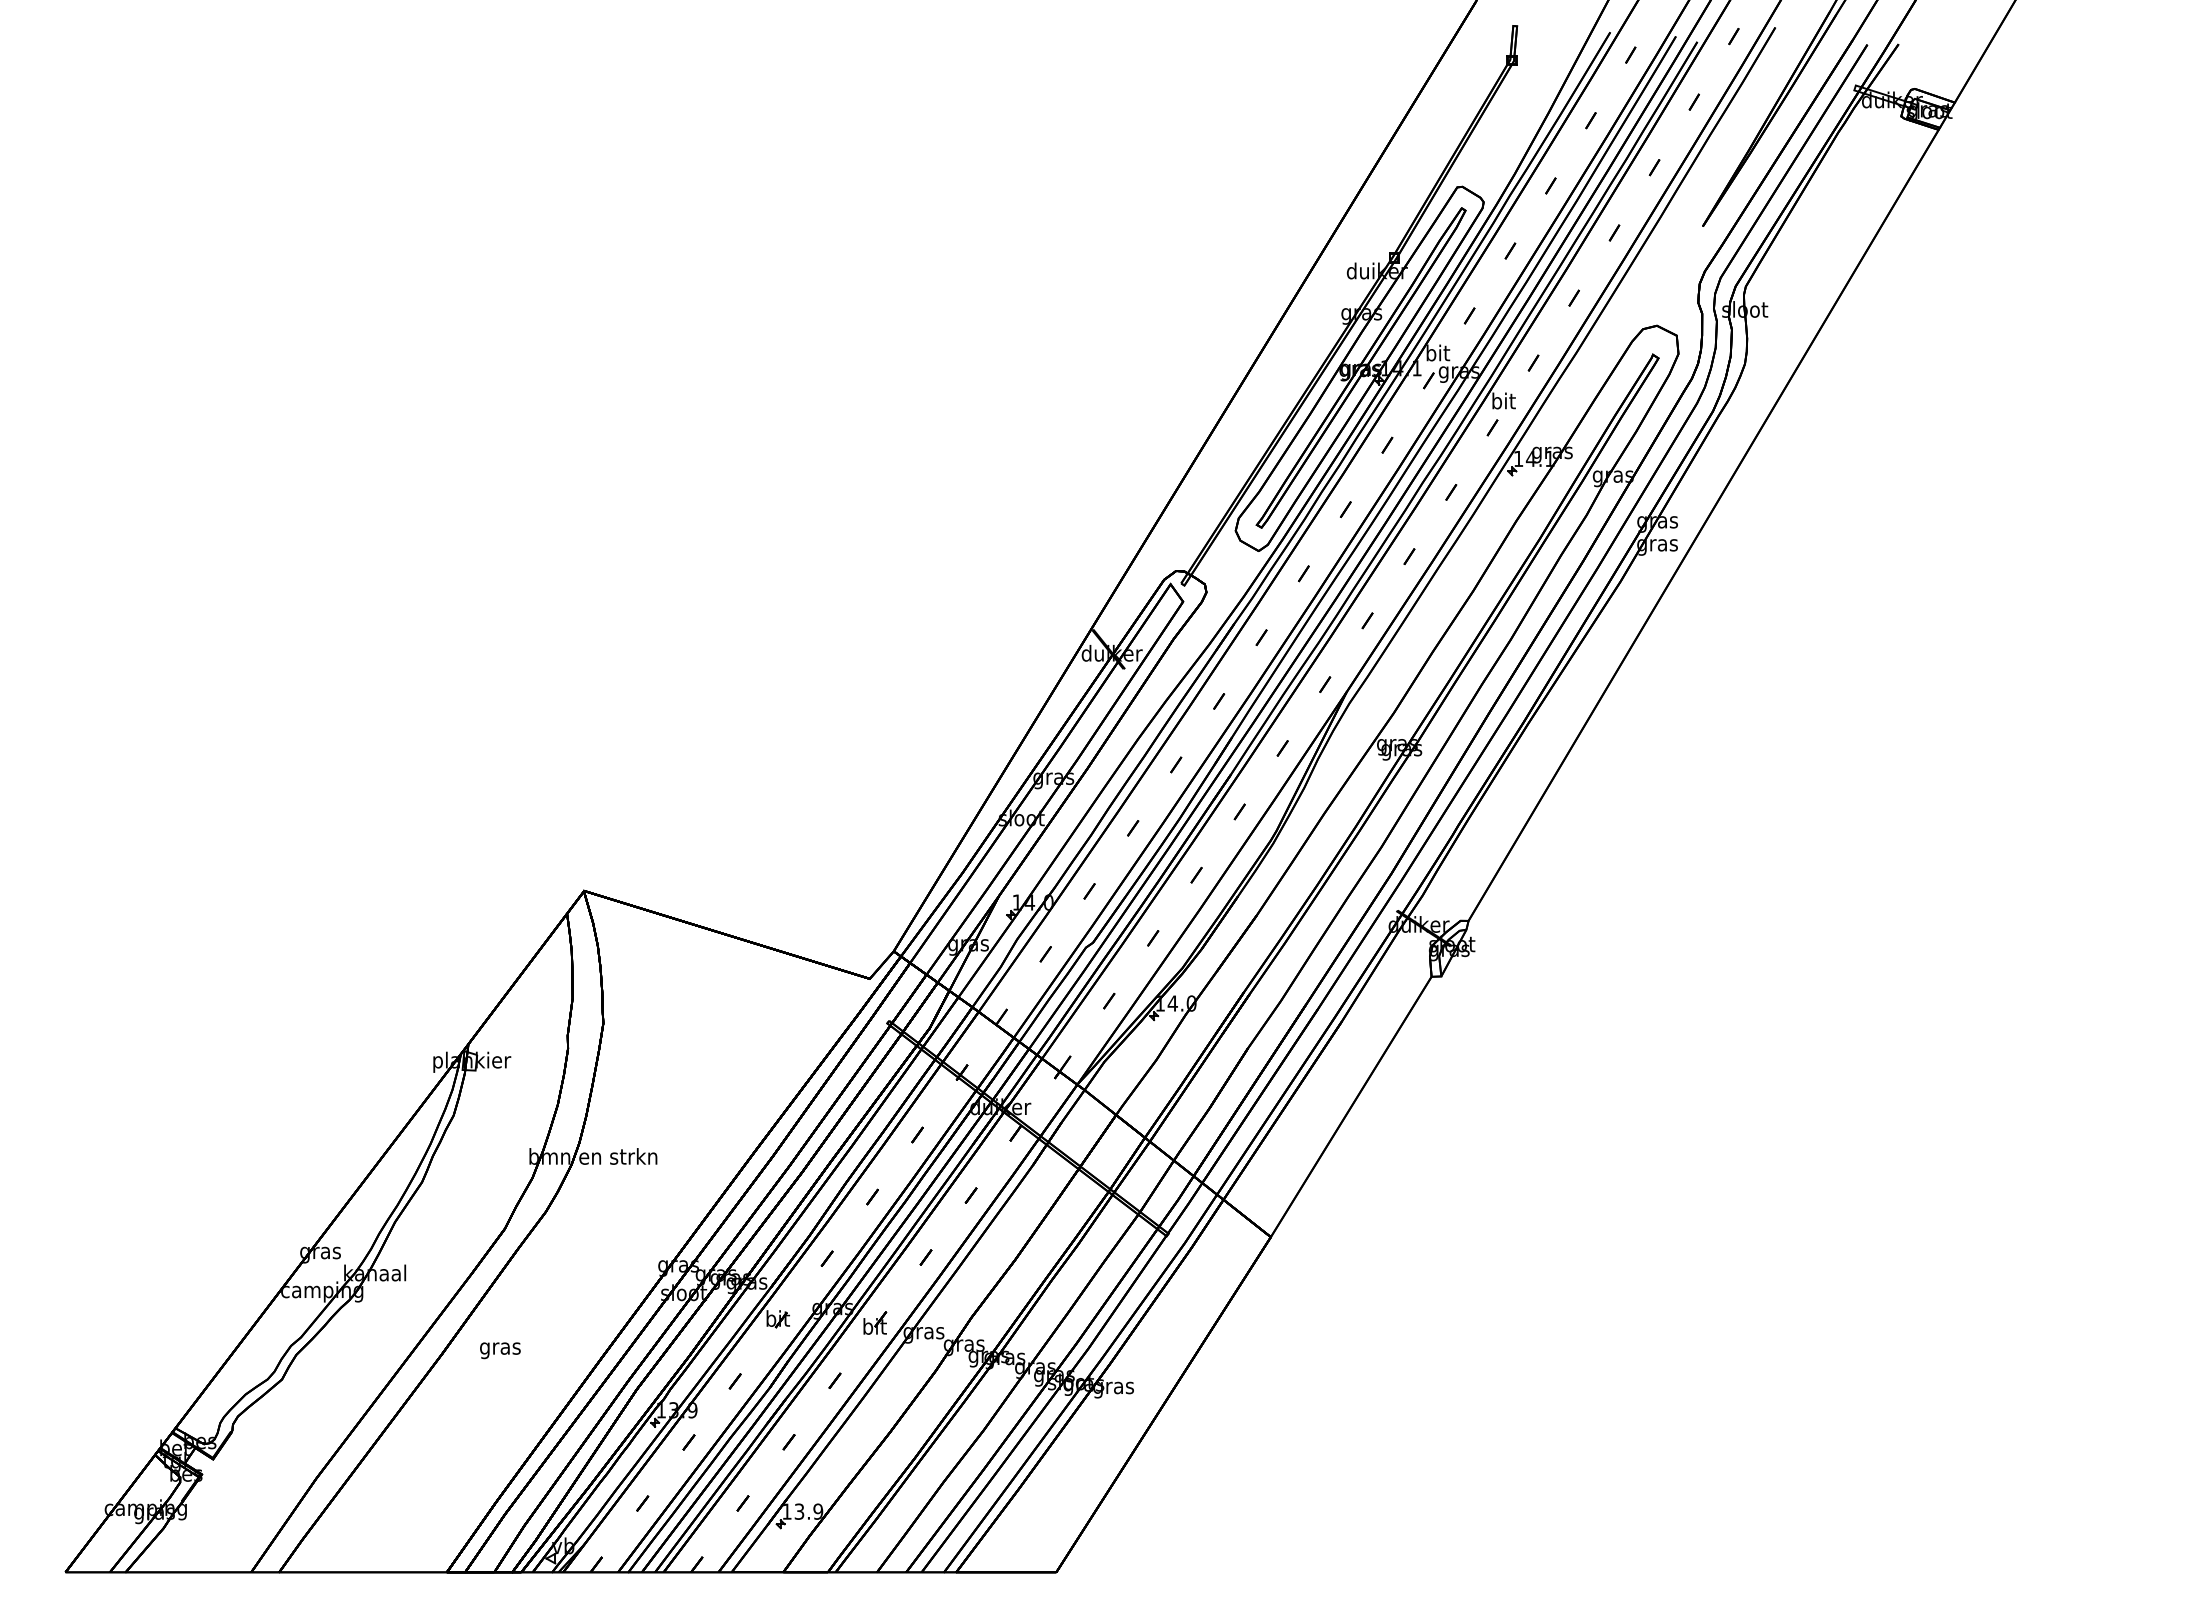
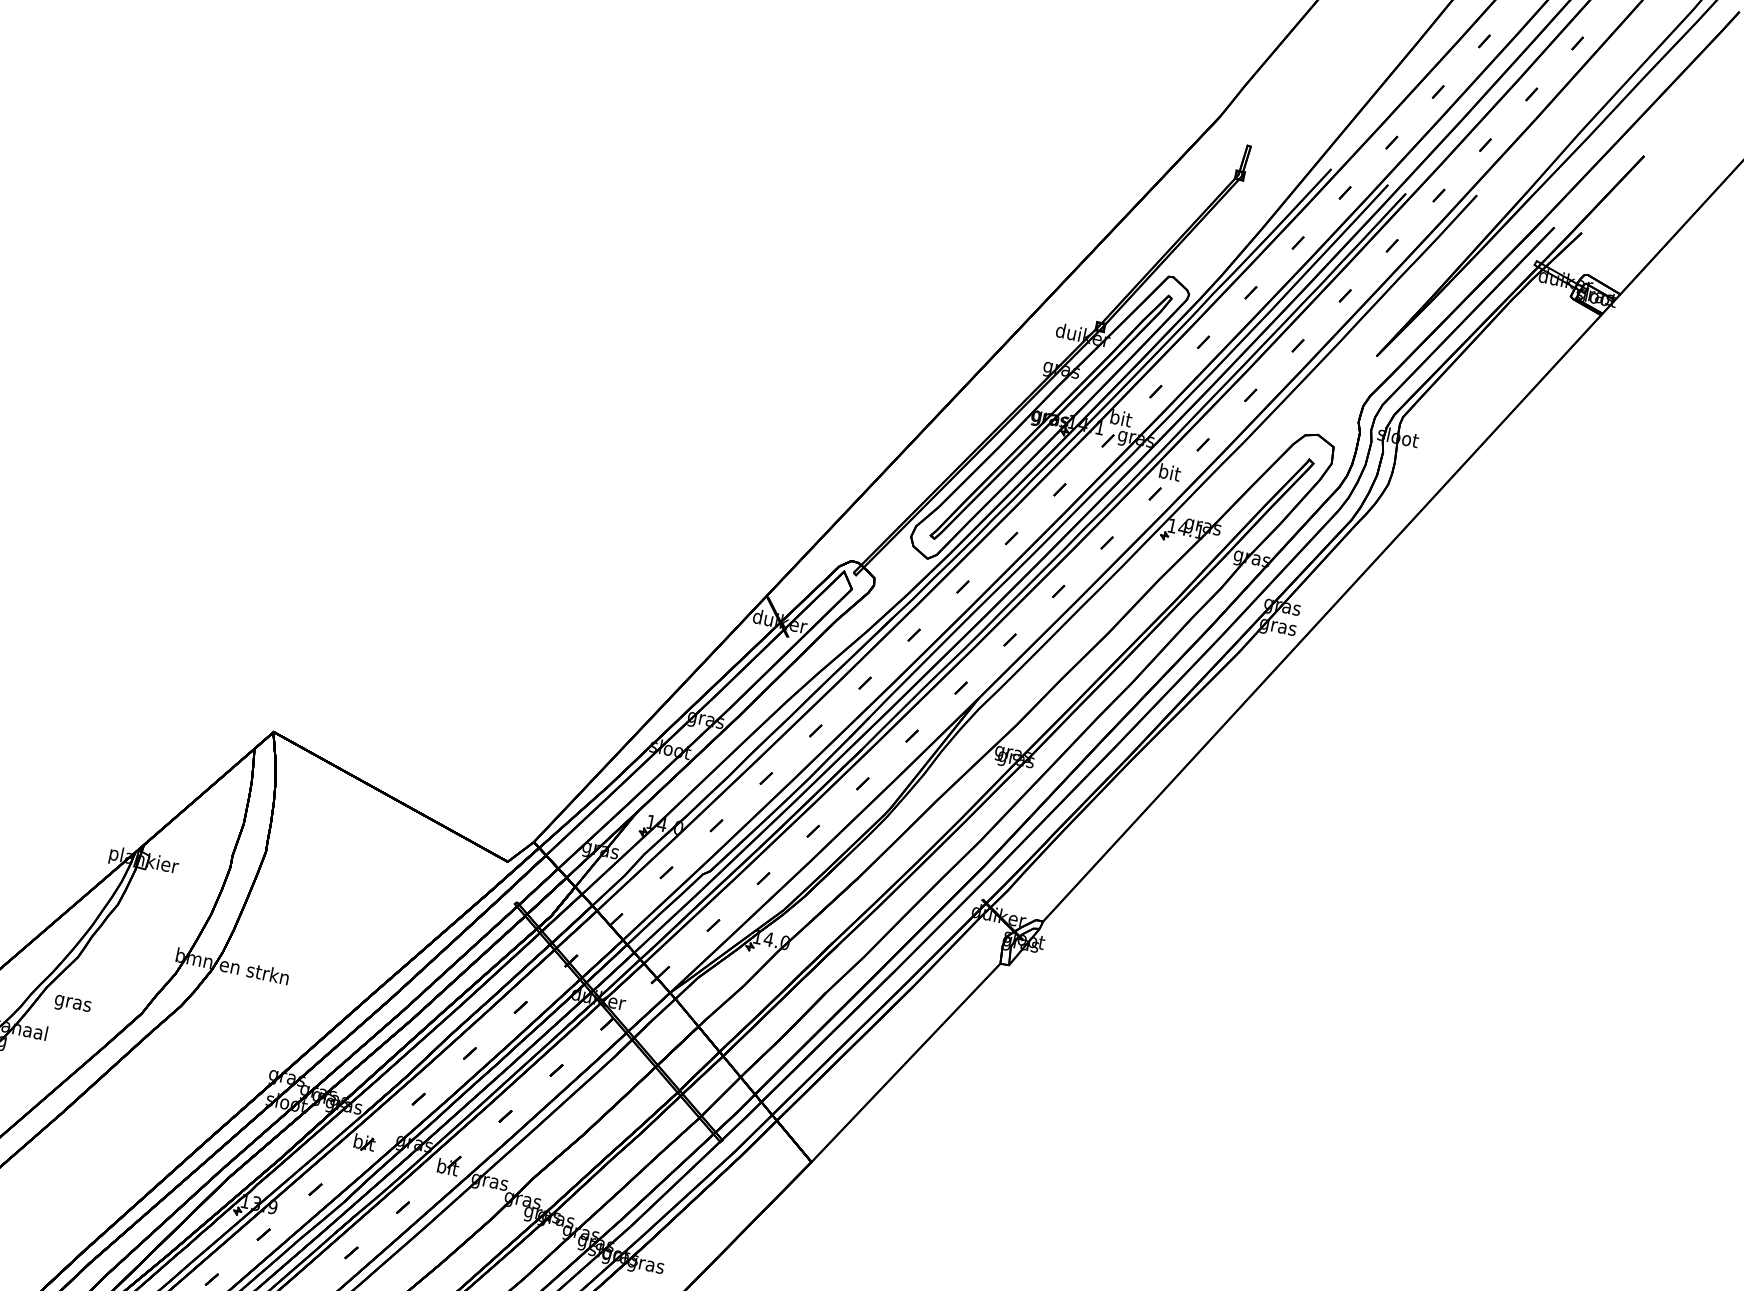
text: (500, 1350) -> (72, 1004), moved

